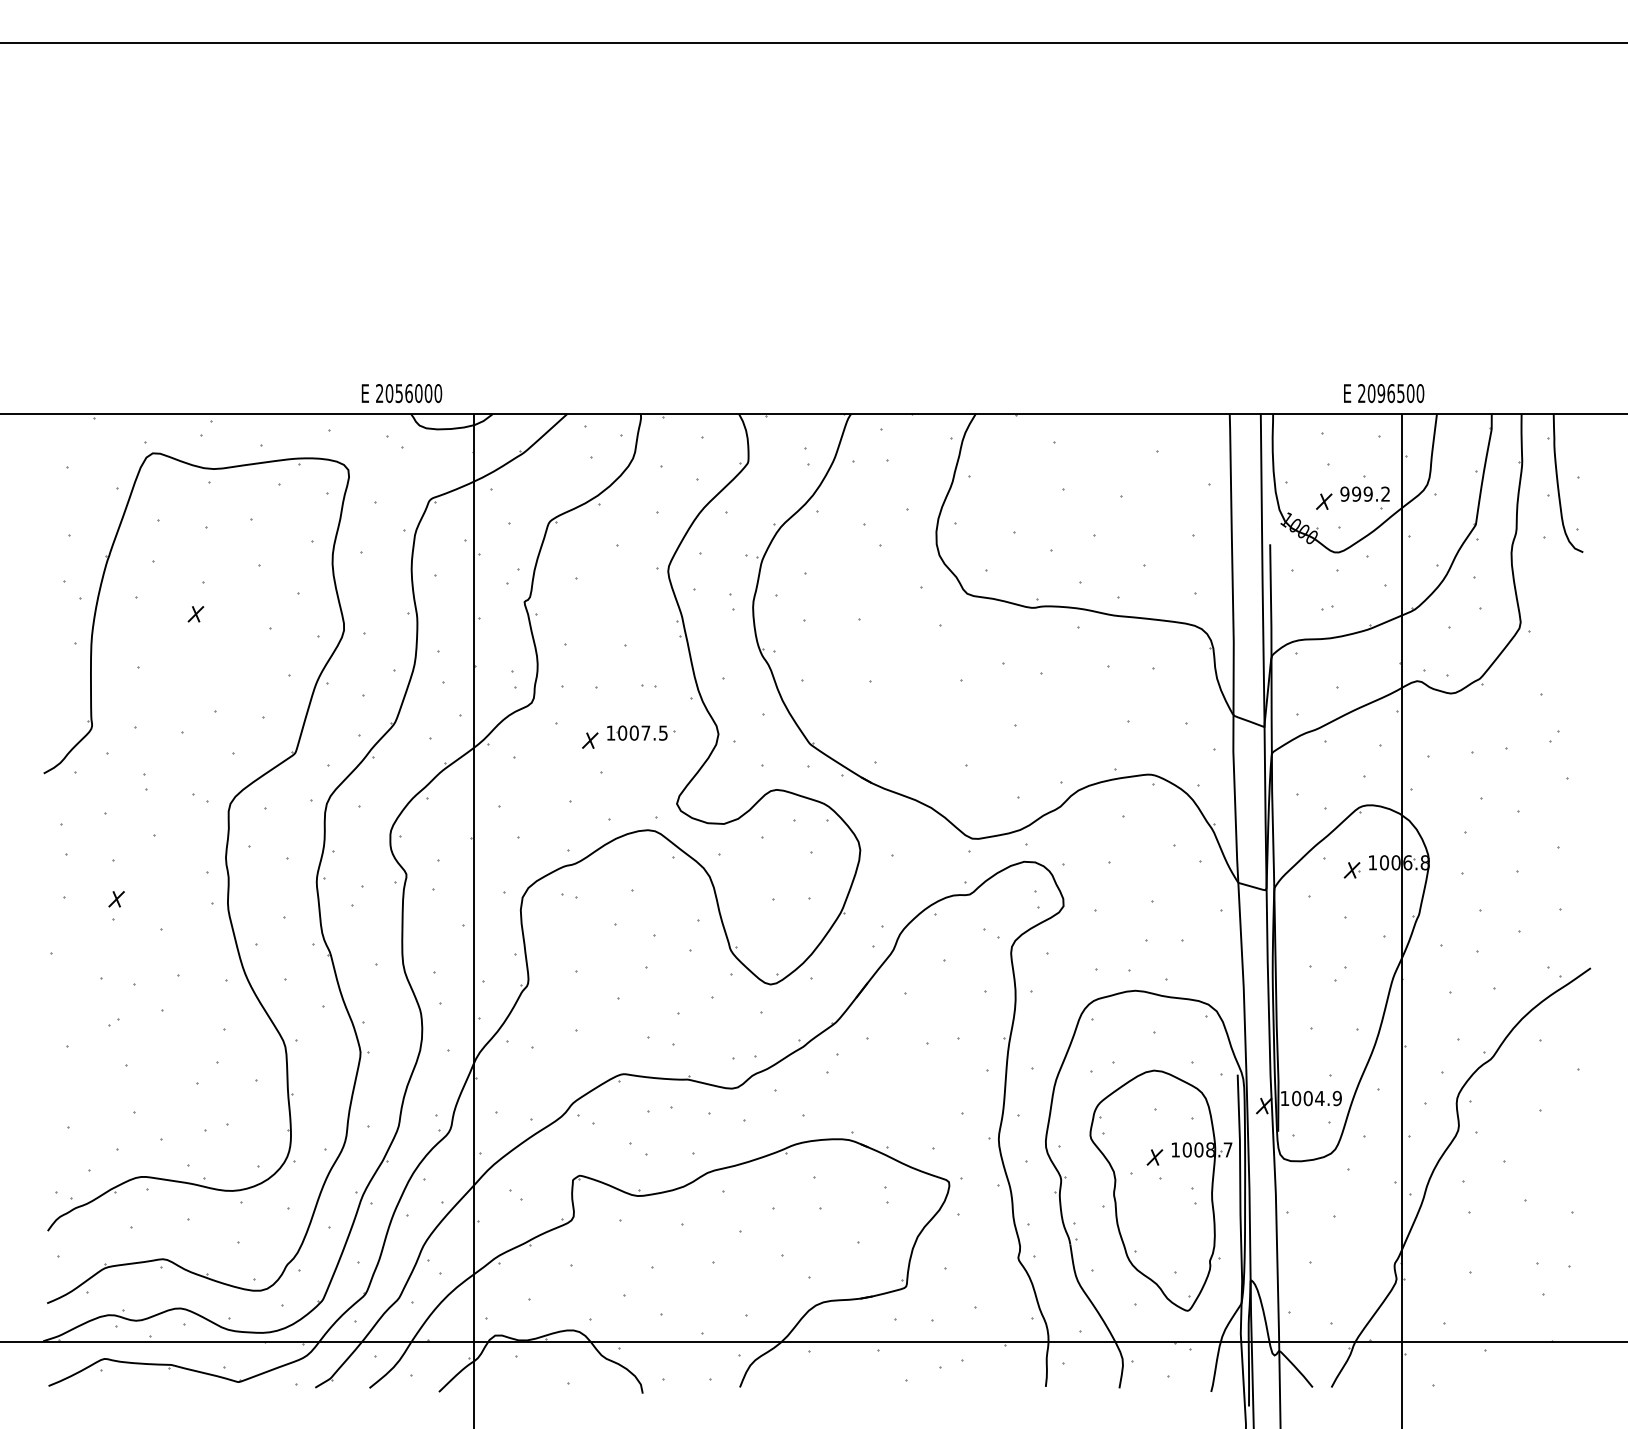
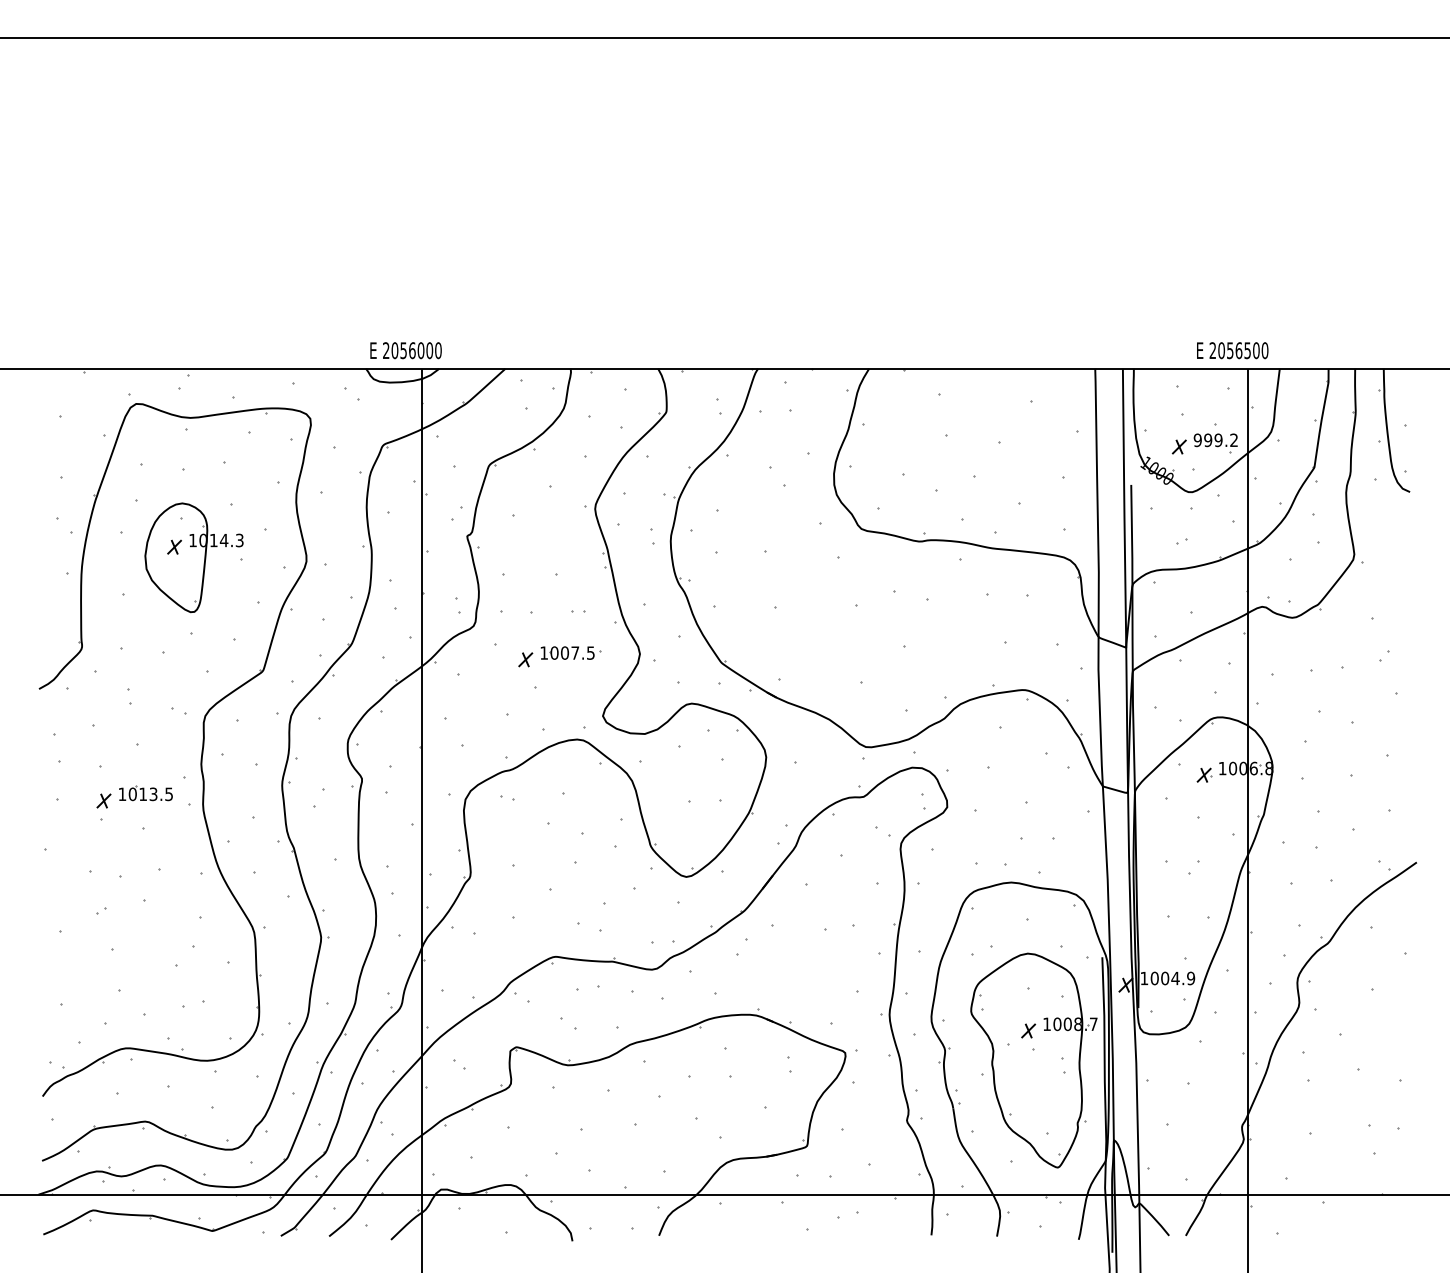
text: (401, 393) -> (405, 350), moved
text: (1380, 393) -> (1229, 350), 2096500 -> 2056500
part: (217, 625) -> (193, 557), added
part: (163, 890) -> (145, 793), added

